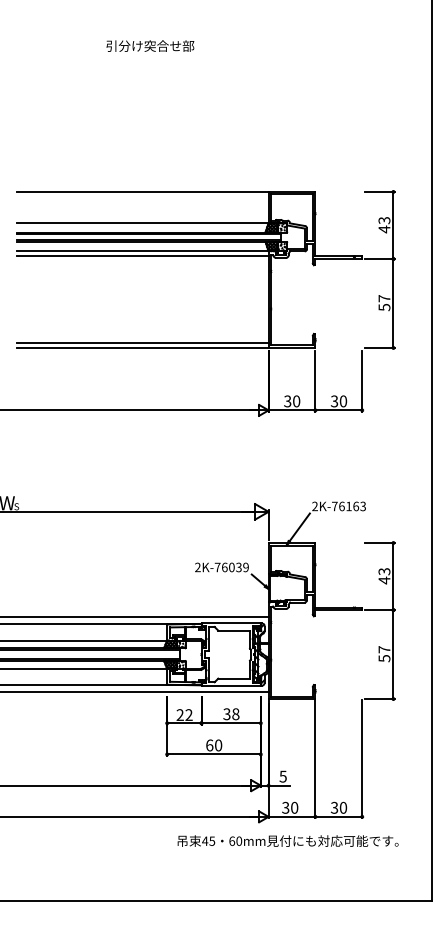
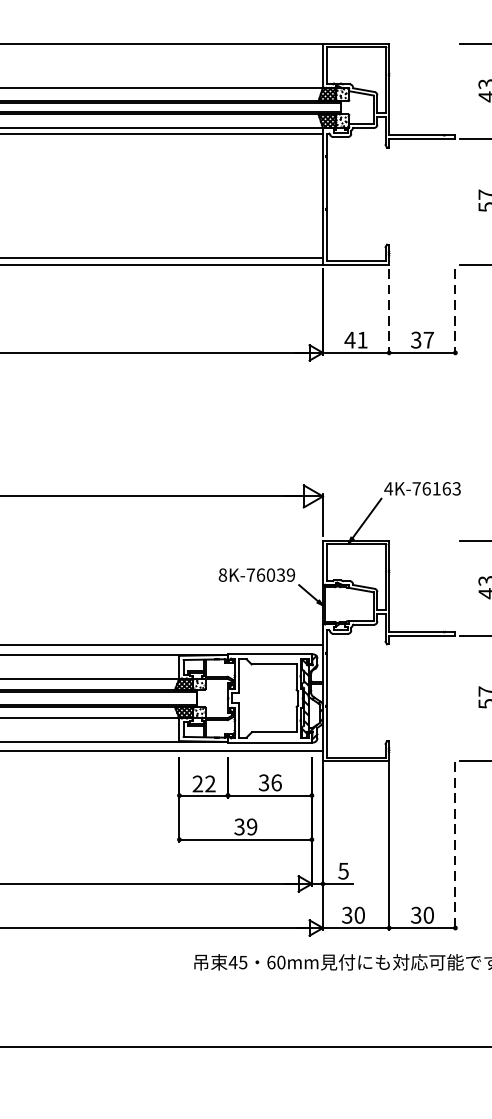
line: (315, 382) -> (389, 313), solid -> dashed
line: (362, 382) -> (455, 313), solid -> dashed
text: (291, 401) -> (355, 340), 30 -> 41
text: (343, 401) -> (428, 340), 30 -> 37
text: (314, 506) -> (387, 488), 2K-76163 -> 4K-76163
text: (197, 567) -> (222, 575), 2K-76039 -> 8K-76039
text: (235, 713) -> (276, 781), 38 -> 36
text: (214, 745) -> (246, 827), 60 -> 39
line: (362, 759) -> (455, 846), solid -> dashed

